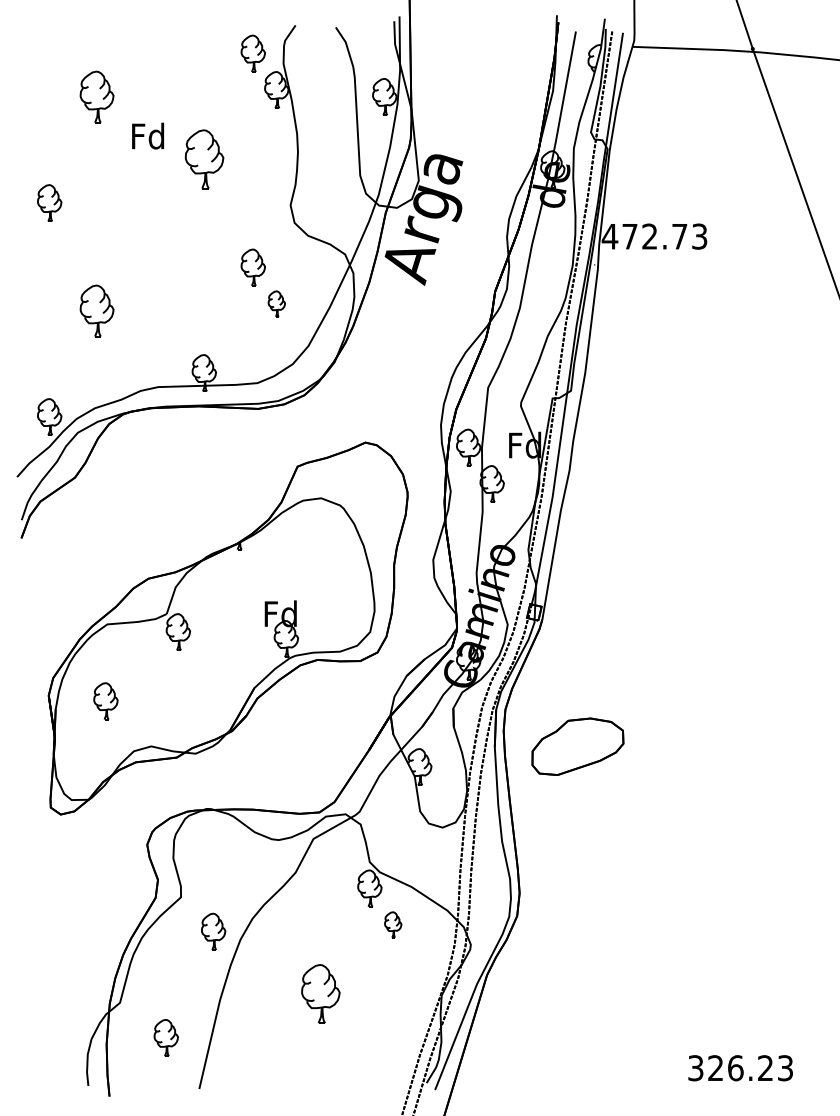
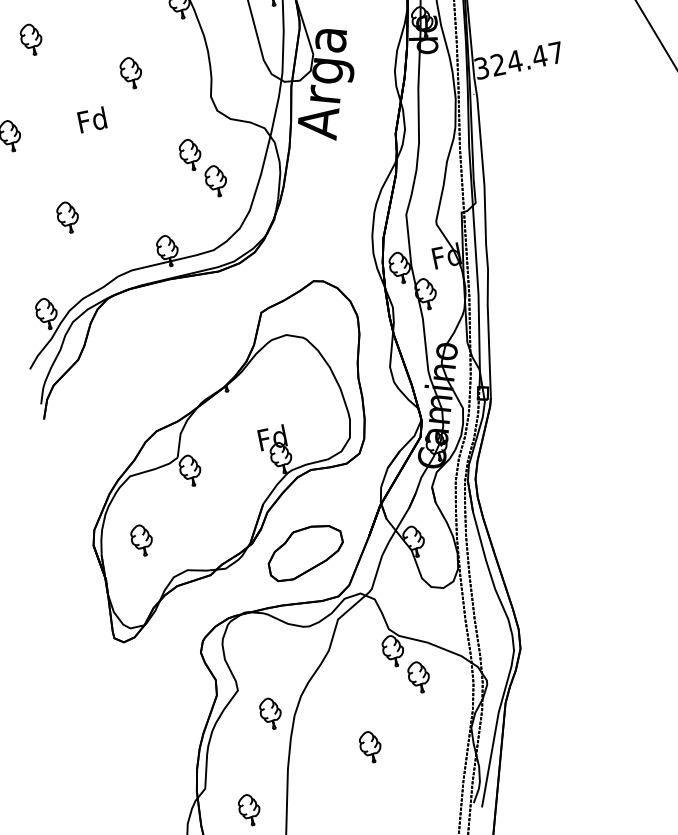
part: (96, 96) -> (31, 39), size x0.71
text: (147, 135) -> (91, 119), moved
part: (203, 158) -> (130, 72), size x0.62
text: (654, 236) -> (518, 60), 472.73 -> 324.47
part: (276, 303) -> (215, 180), size x1.43
part: (96, 310) -> (67, 217), size x0.71
part: (577, 746) -> (305, 552), moved
part: (392, 924) -> (418, 677), size x1.43
part: (320, 993) -> (370, 746), size x0.62

